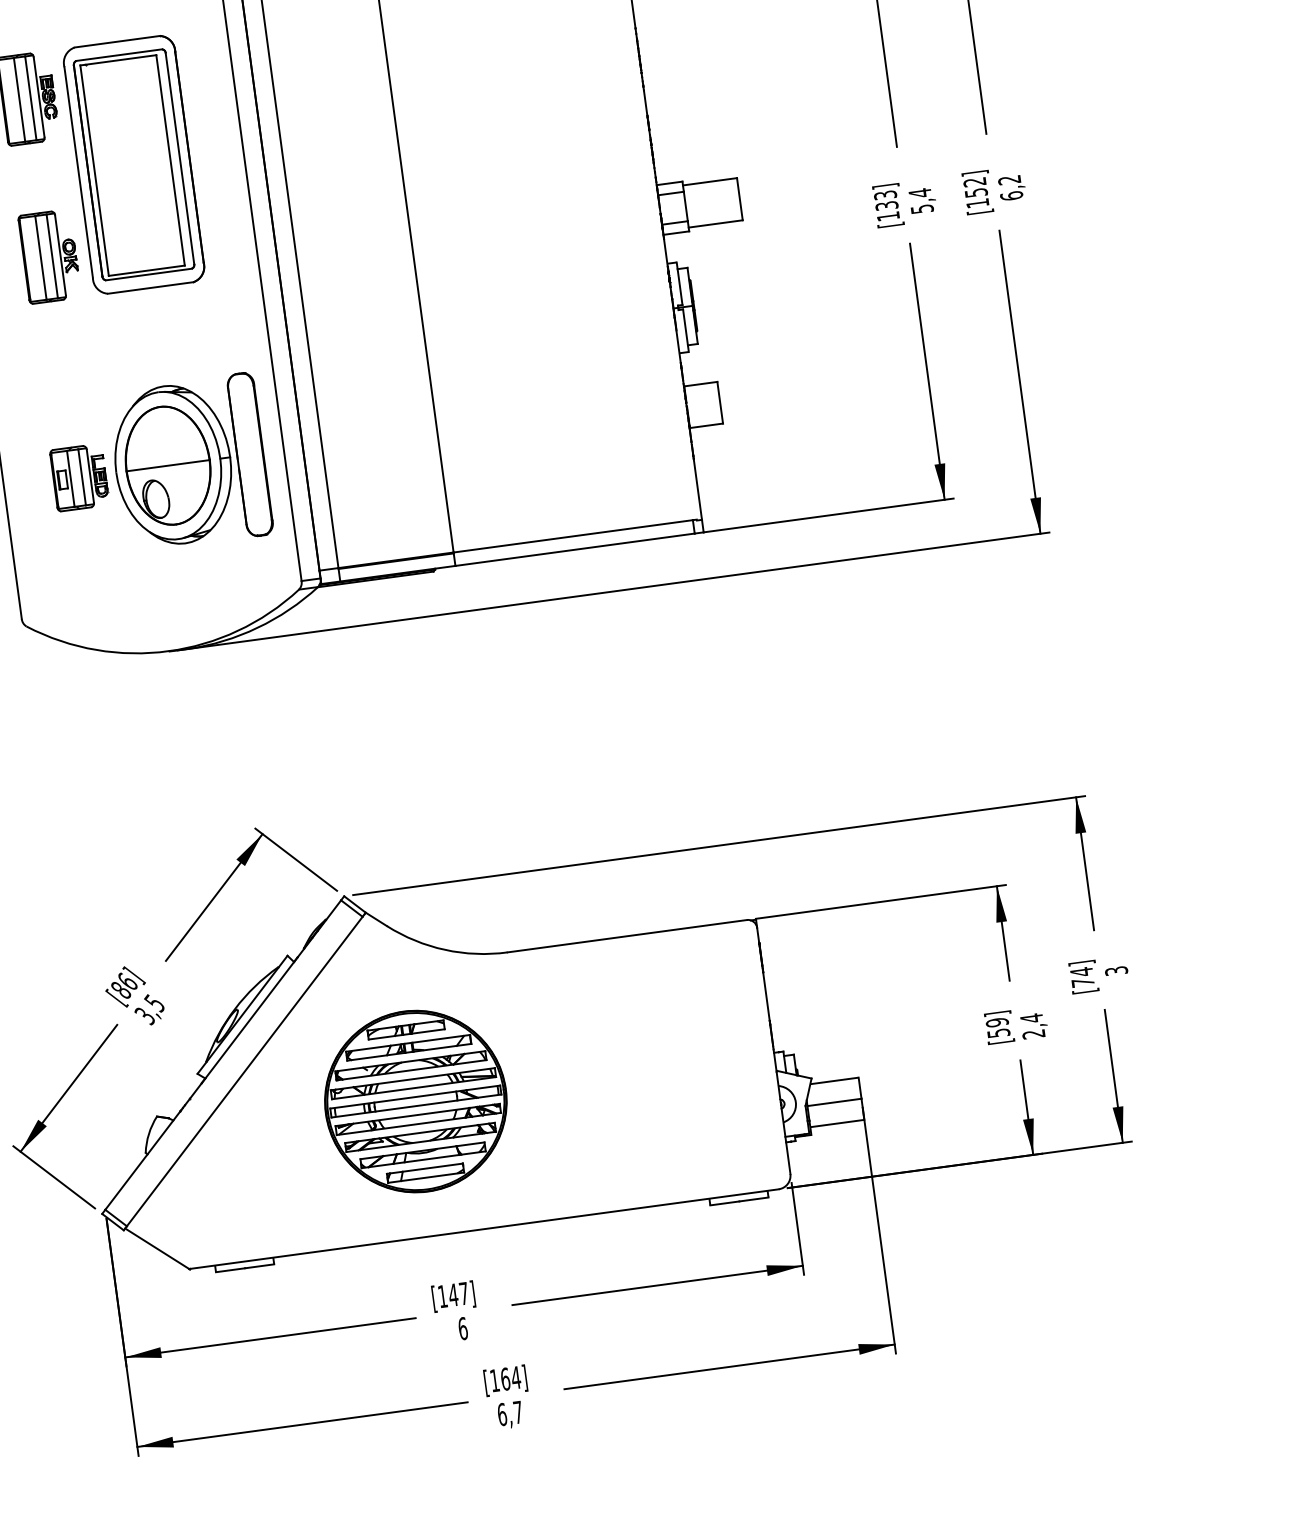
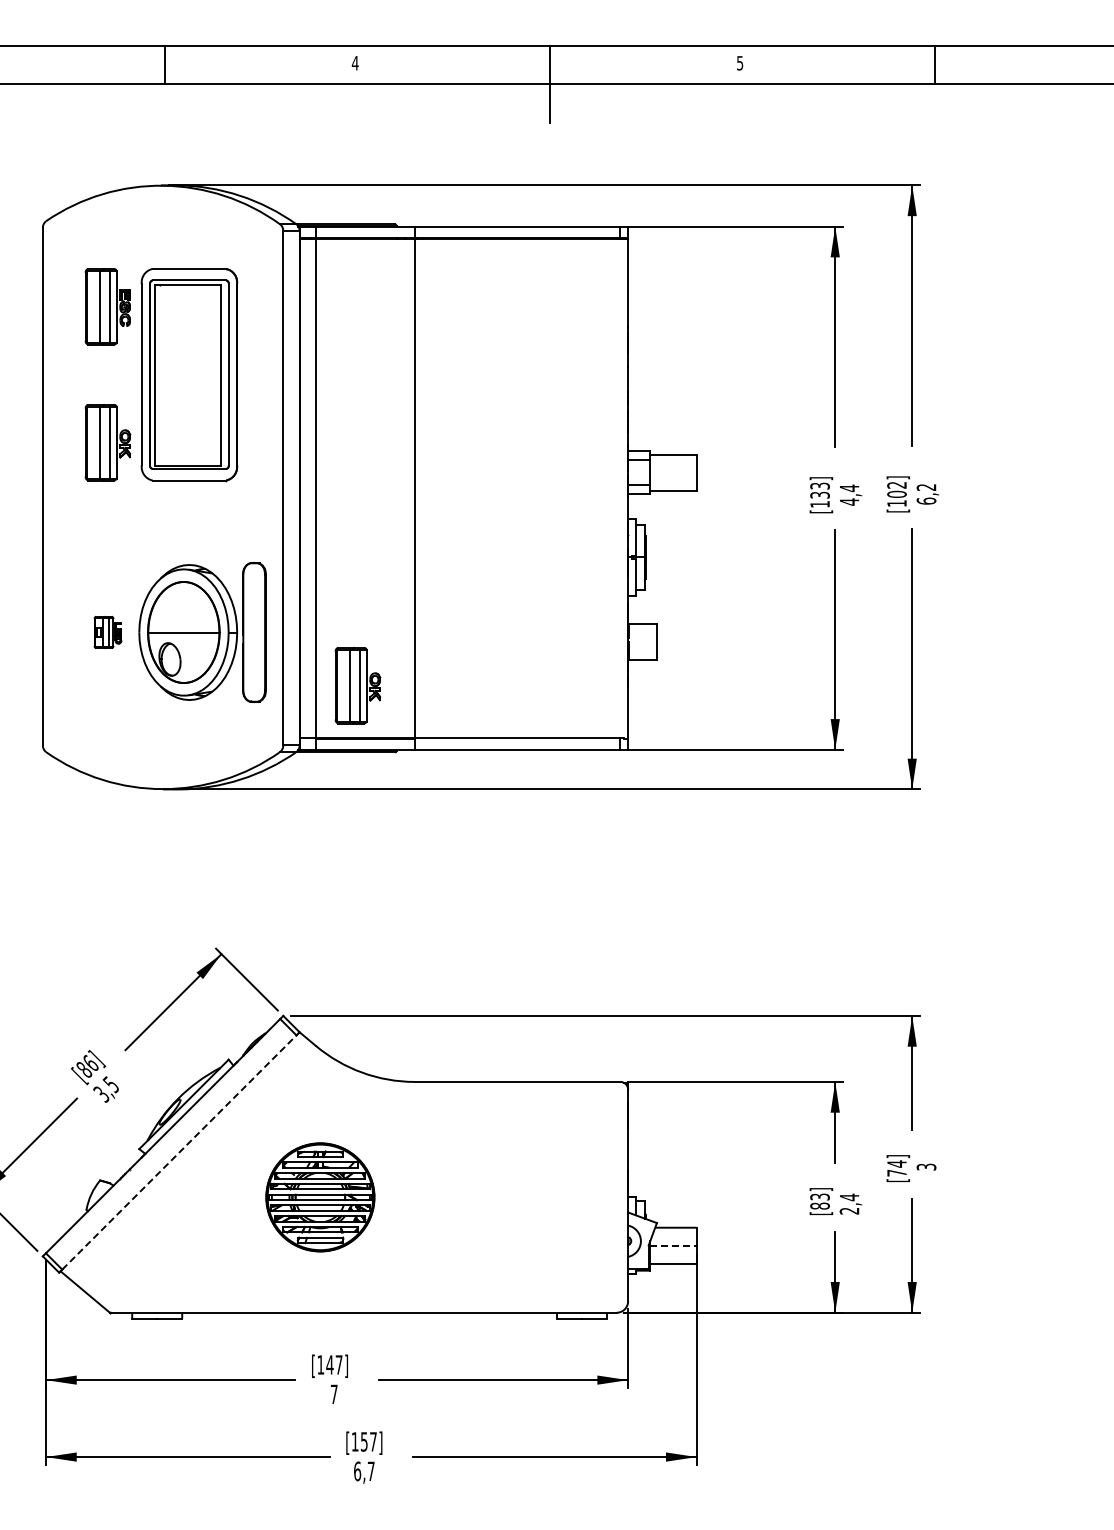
text: (975, 191) -> (896, 493), [152] -> [102]
text: (922, 208) -> (849, 501), 5,4 -> 4,4
part: (79, 477) -> (107, 632), size x0.6
part: (378, 500) -> (357, 685), added
text: (997, 1027) -> (819, 1201), [59] -> [83]
line: (244, 1071) -> (179, 1152), solid -> dashed
part: (416, 1101) -> (320, 1197), size x0.7
line: (835, 1101) -> (674, 1245), solid -> dashed
text: (462, 1328) -> (333, 1394), 6 -> 7
text: (510, 1378) -> (368, 1441), [164] -> [157]

